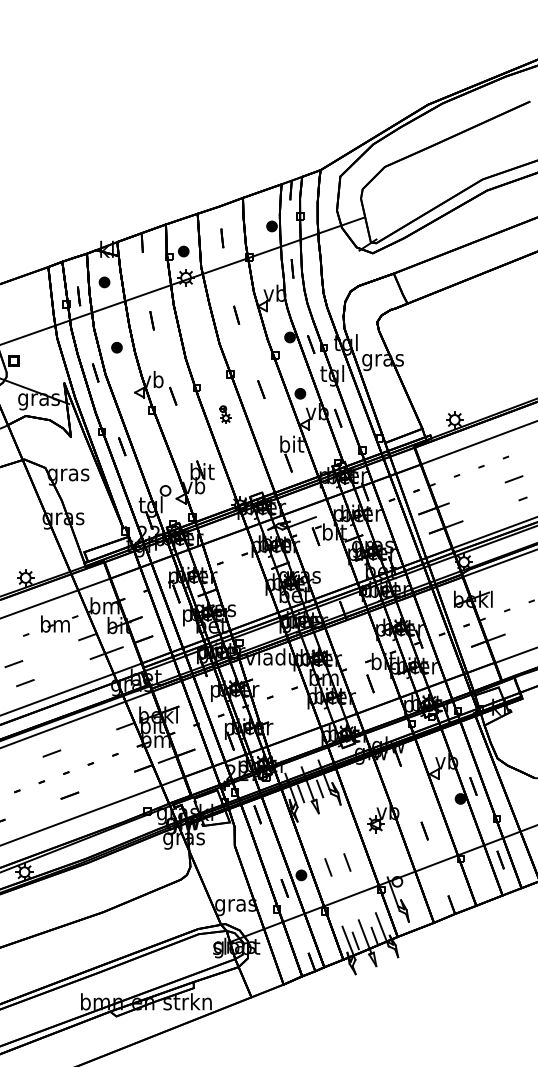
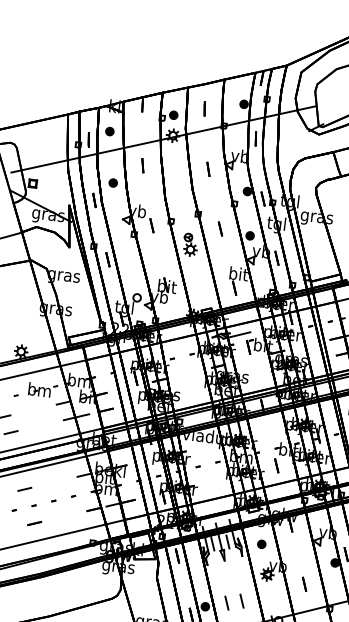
part: (225, 414) -> (190, 244), size x1.67
part: (363, 786) -> (261, 544), added

